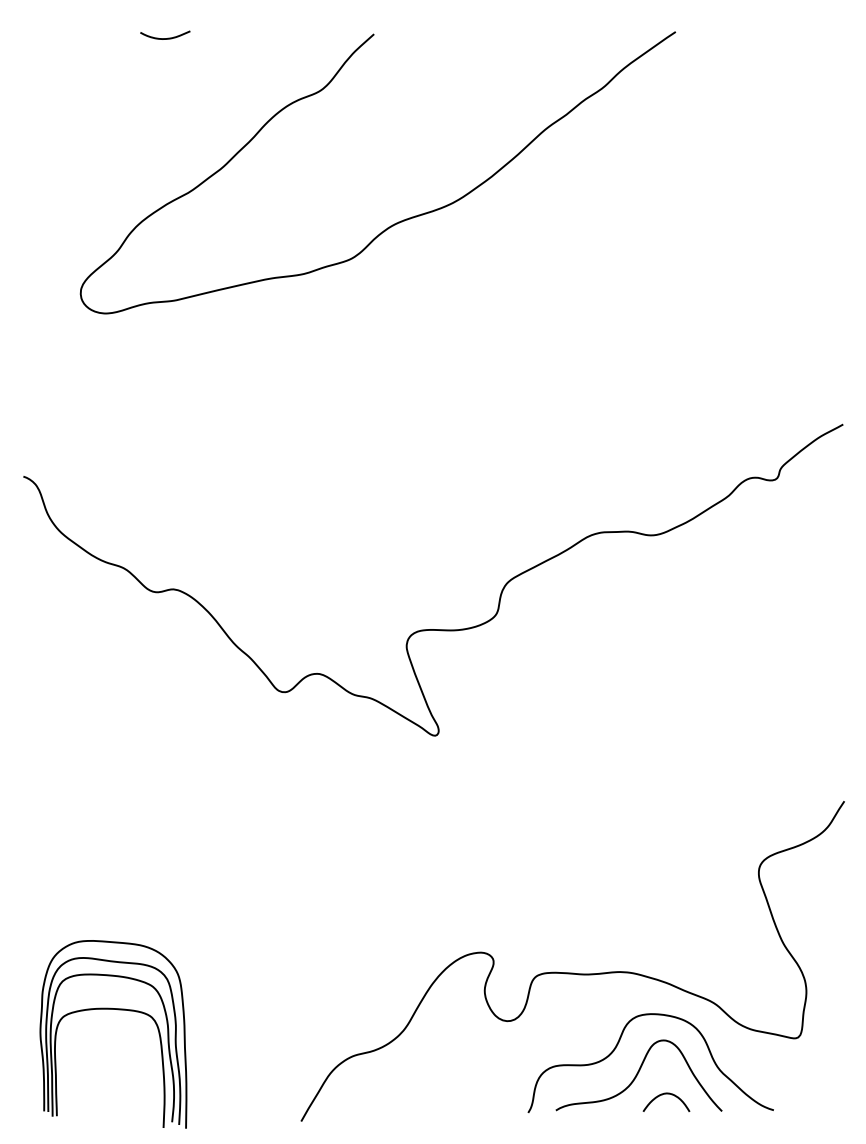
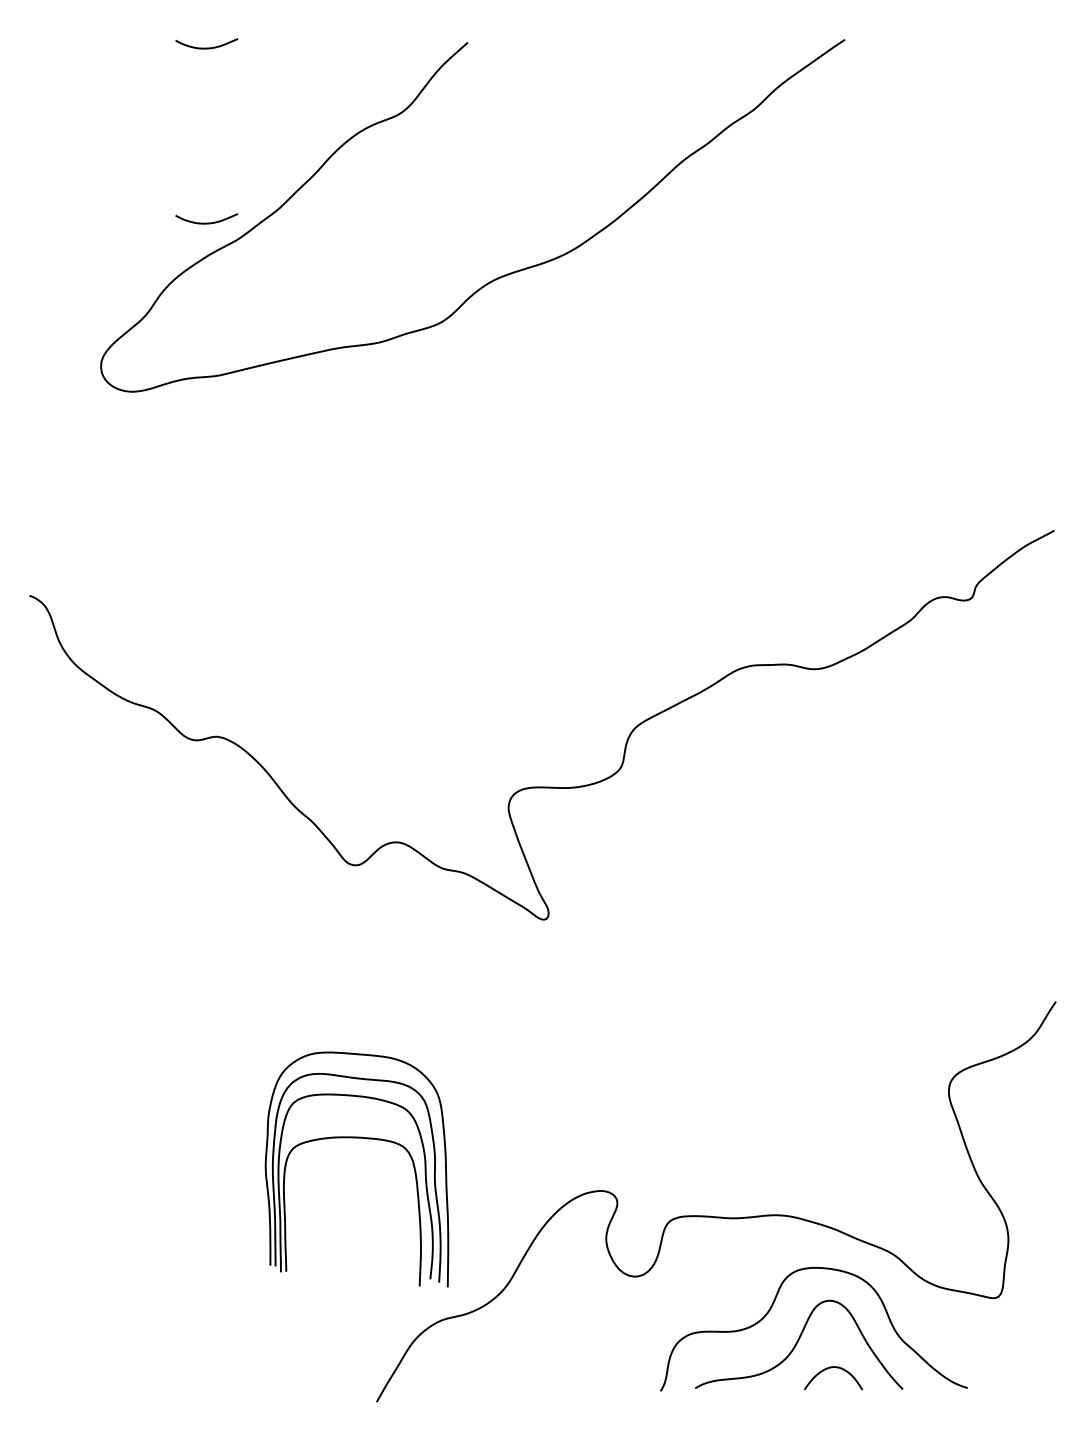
curve: (165, 178) -> (207, 222), added
part: (118, 1010) -> (363, 1139), moved

